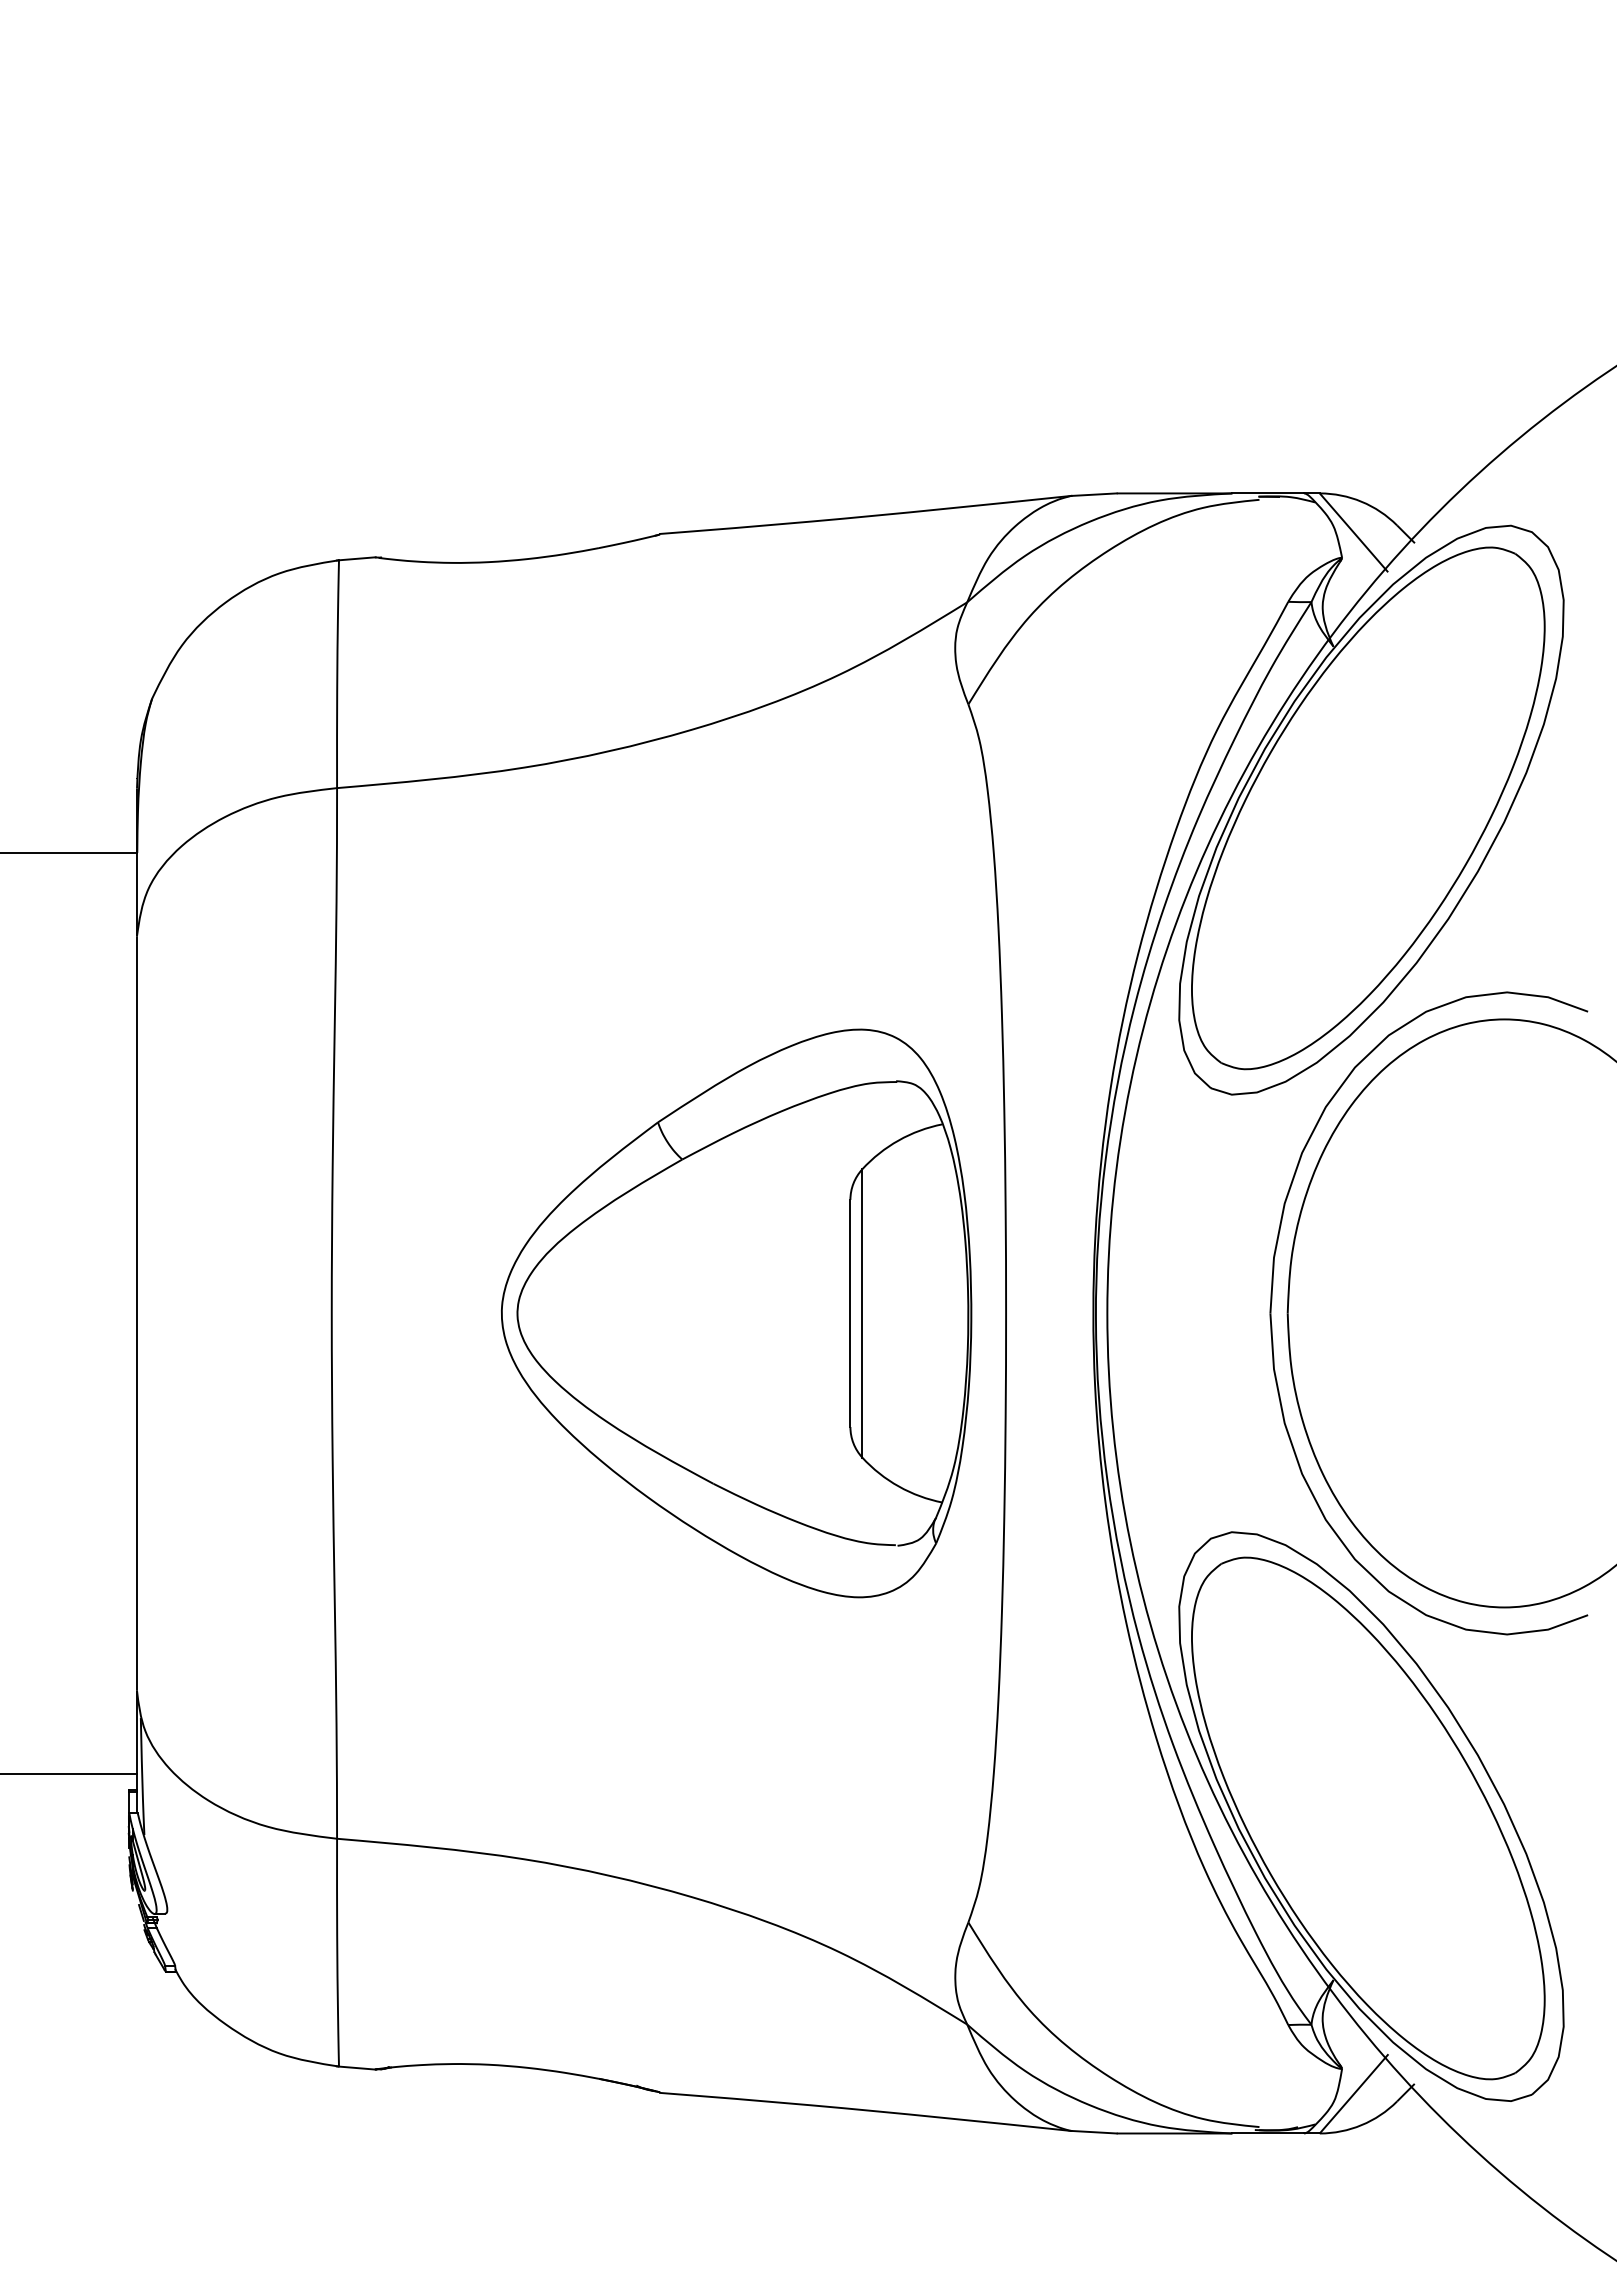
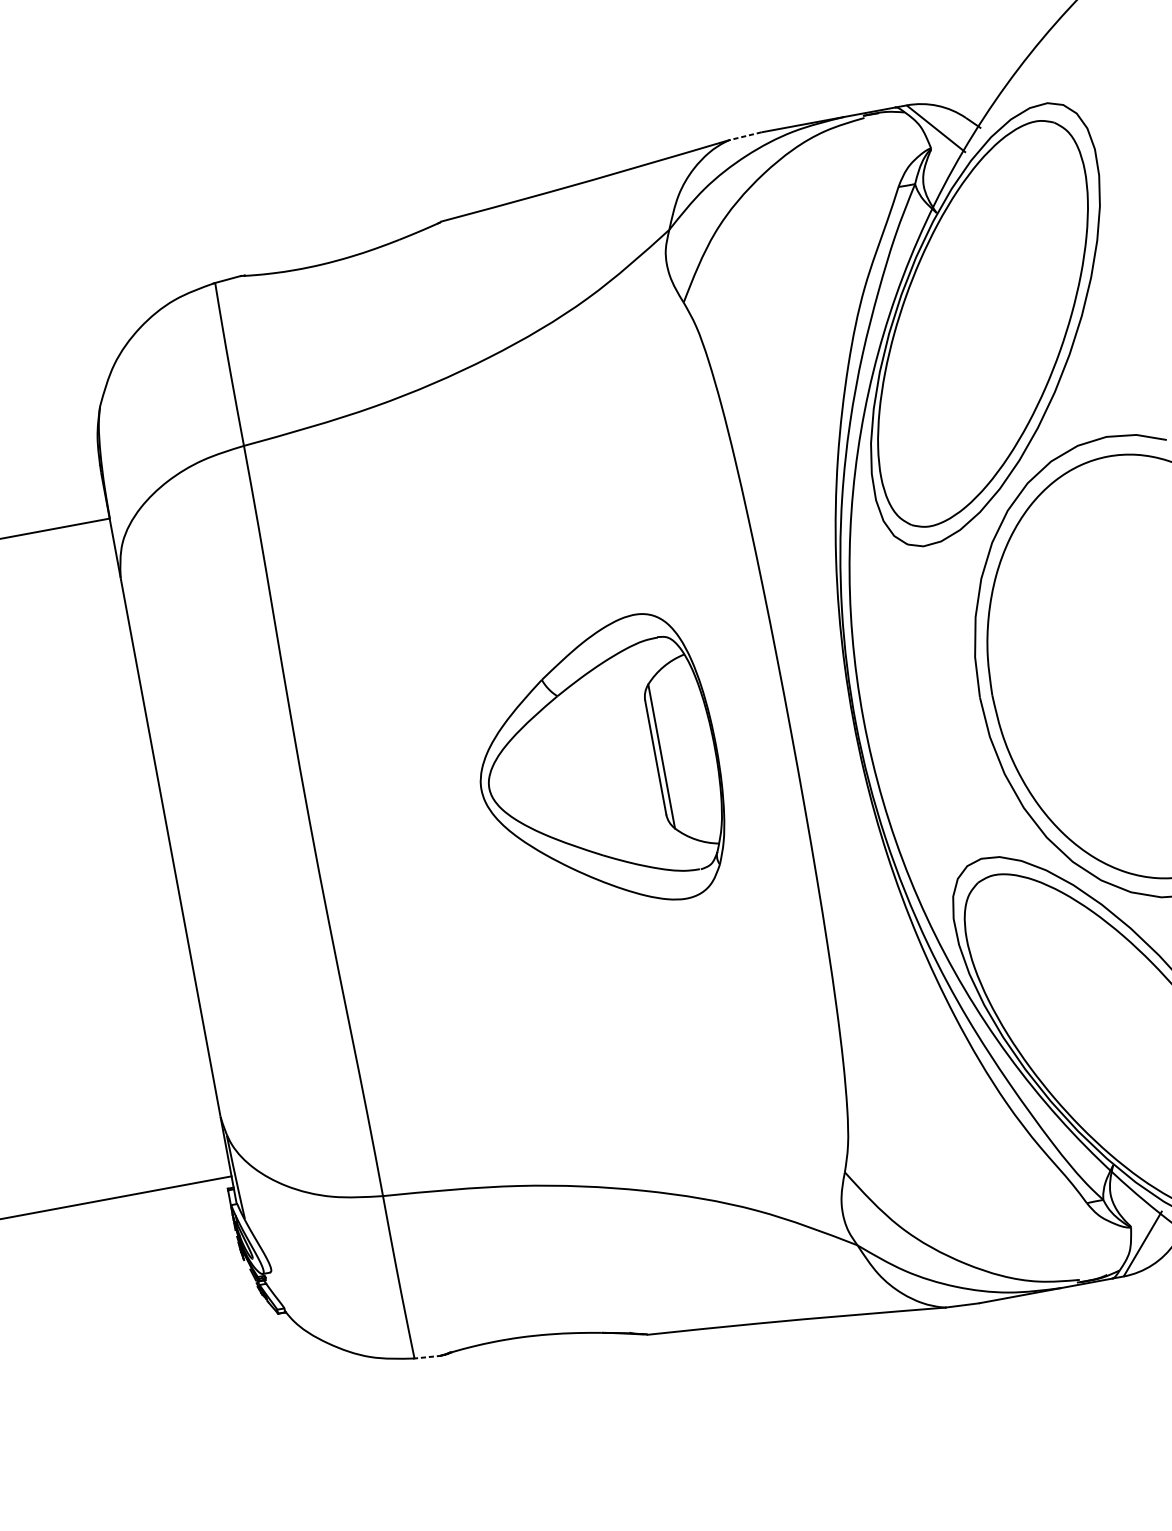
line: (1094, 494) -> (745, 136), solid -> dashed
part: (736, 1313) -> (598, 768), size x0.7
line: (356, 2068) -> (427, 1357), solid -> dashed

